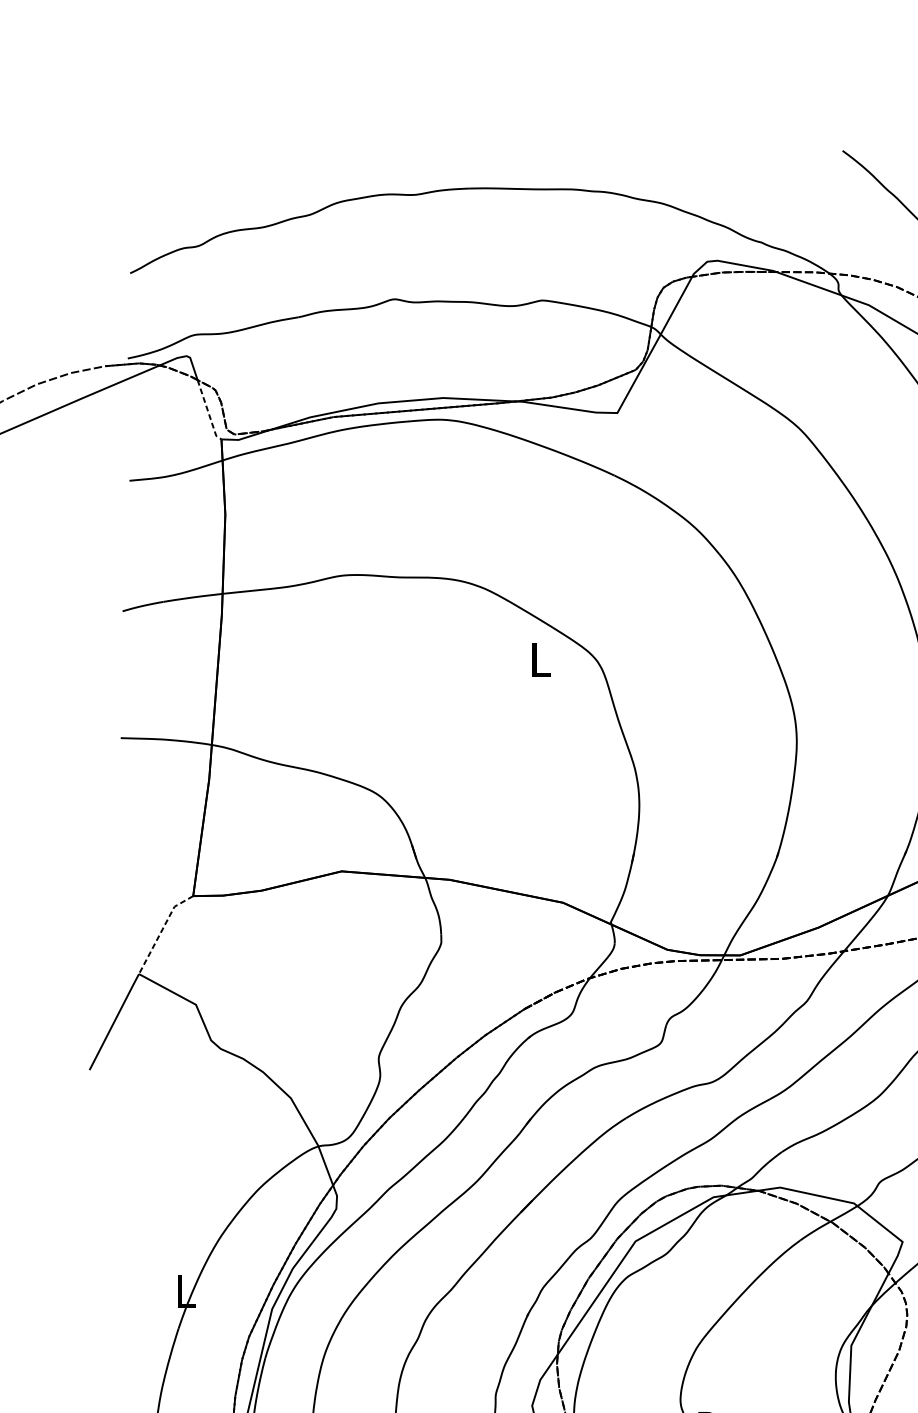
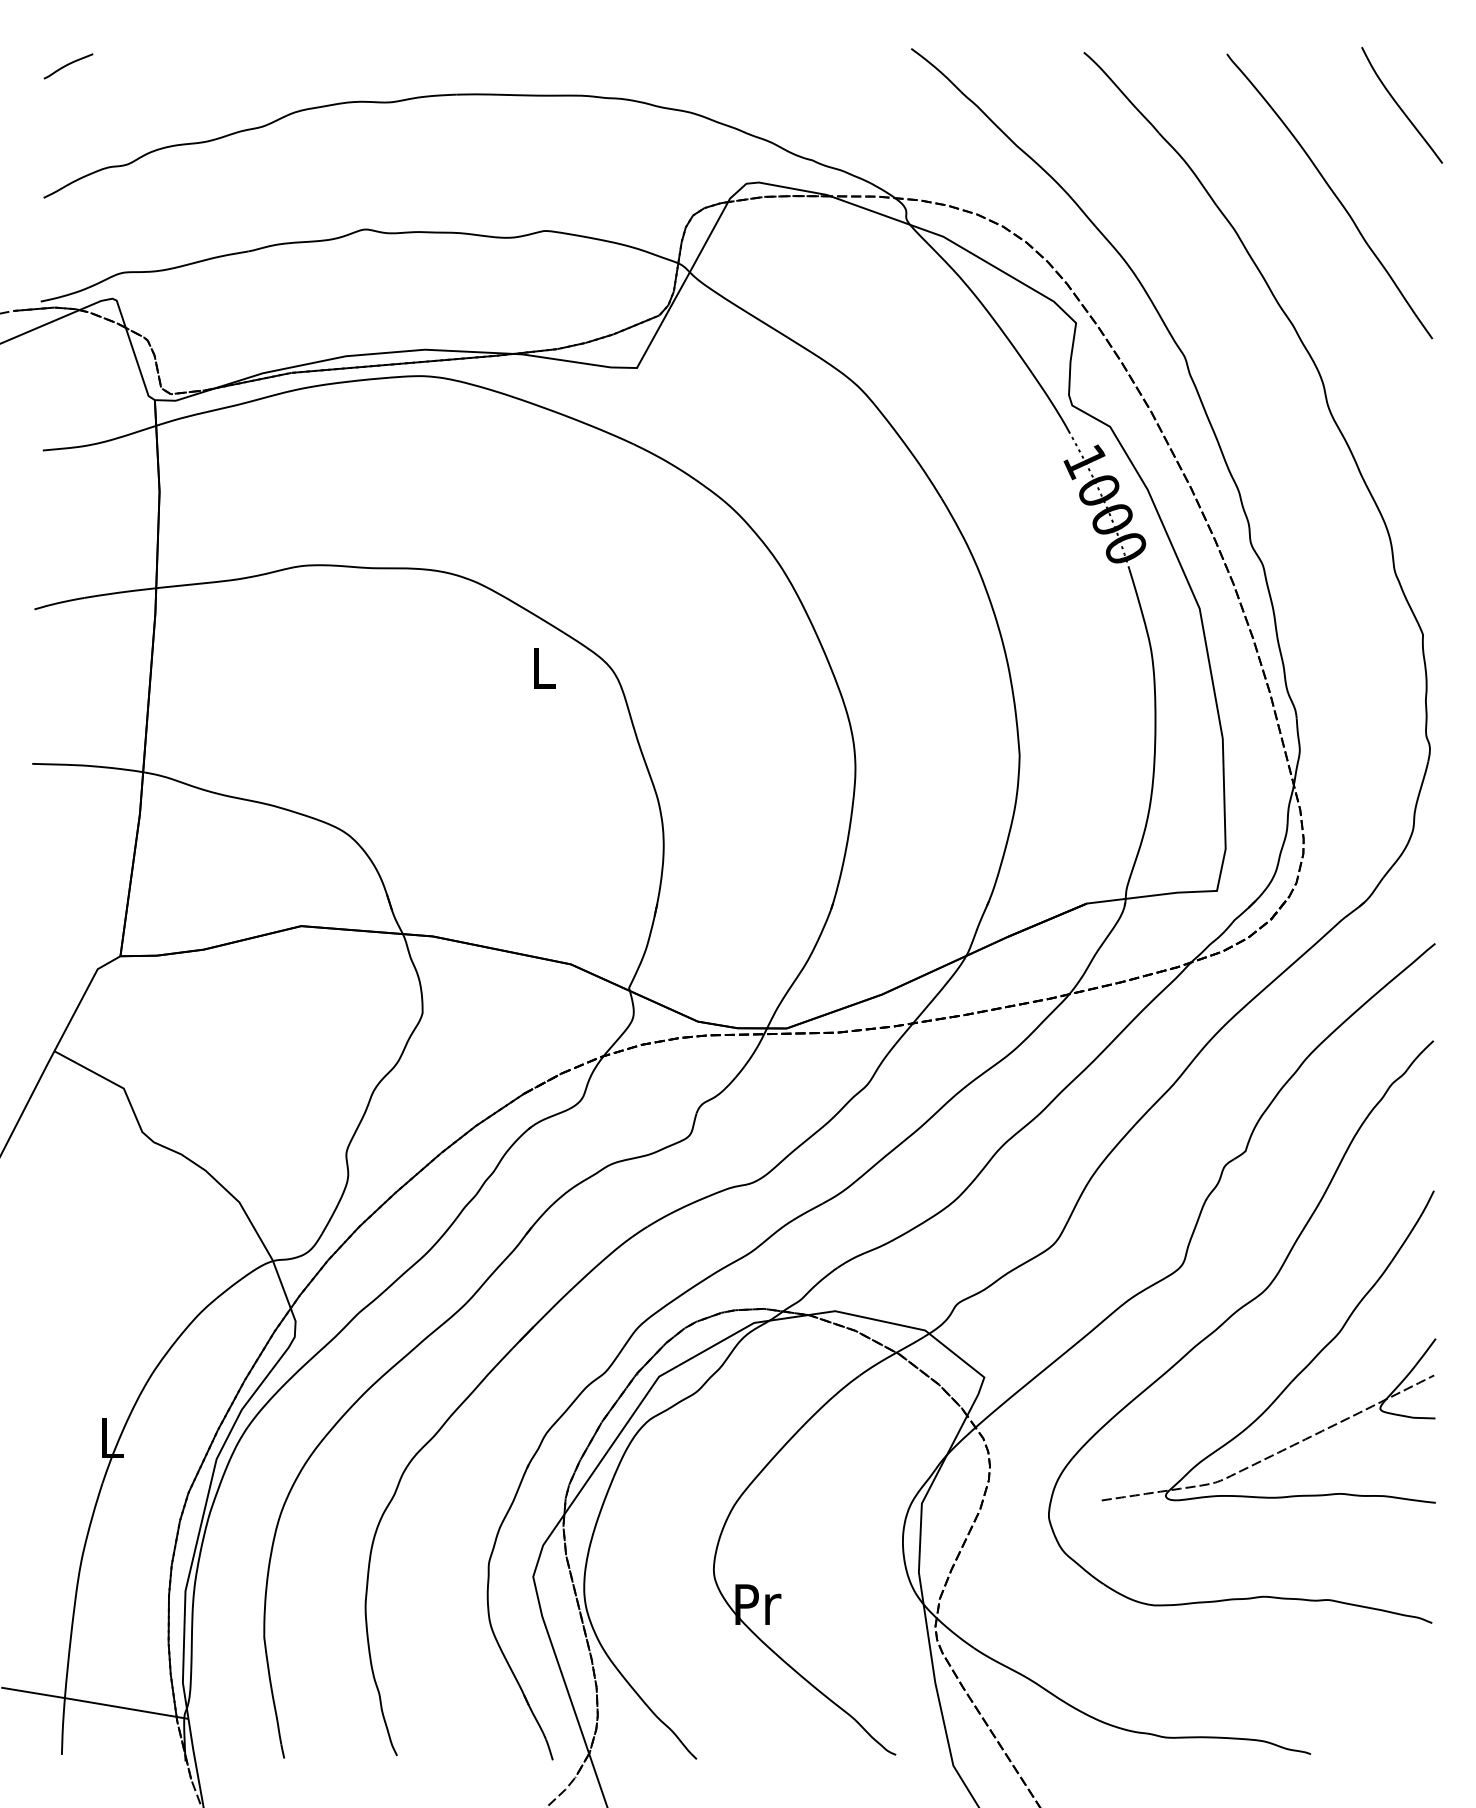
curve: (150, 164) -> (68, 65), added
line: (208, 411) -> (138, 366), dashed -> solid
line: (162, 930) -> (82, 998), dashed -> solid

